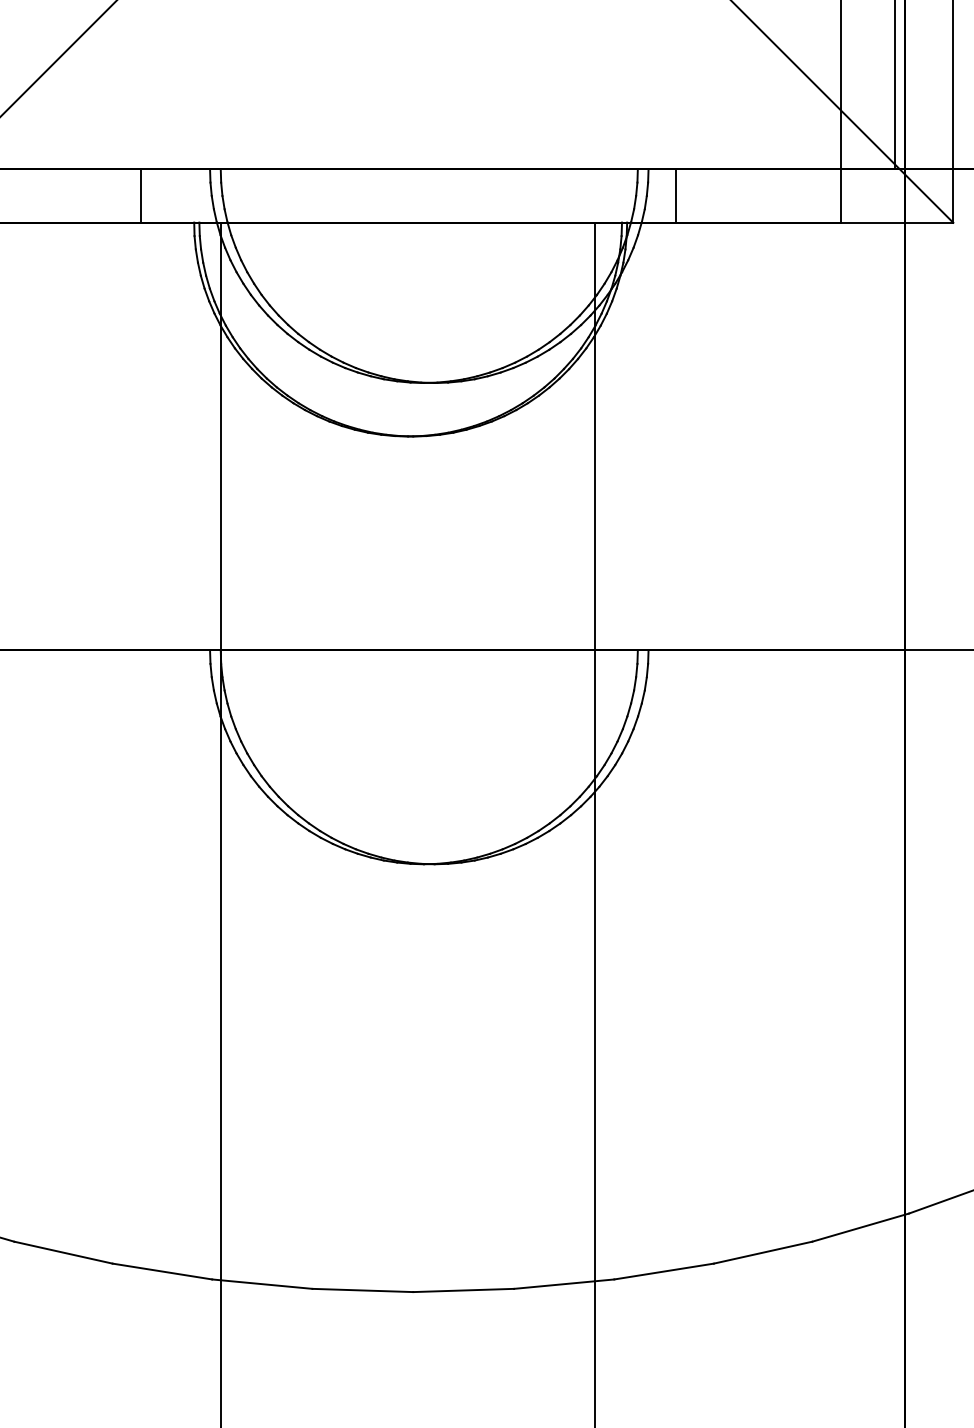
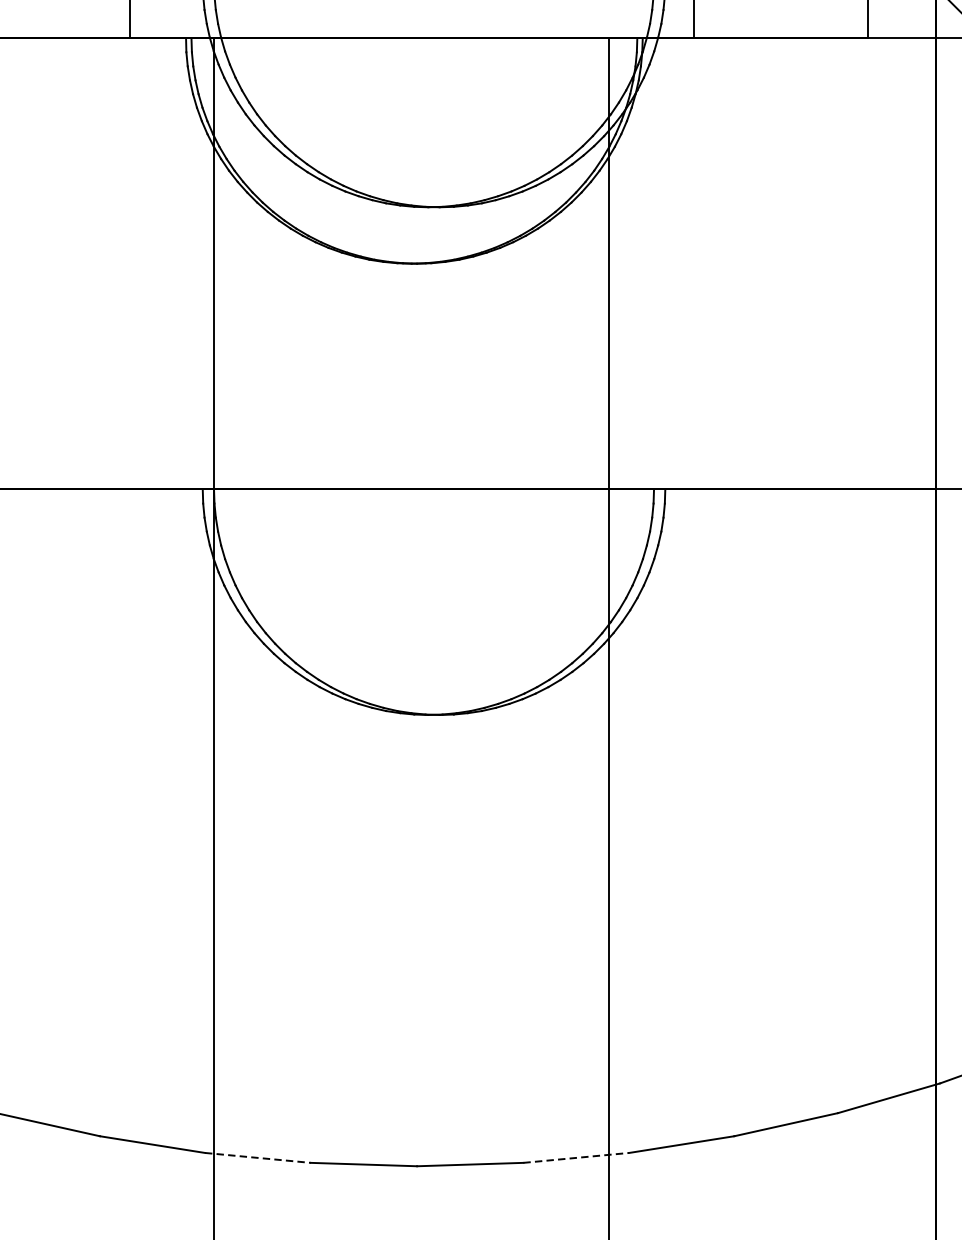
line: (262, 1284) -> (258, 1158), solid -> dashed
line: (564, 1284) -> (576, 1158), solid -> dashed

